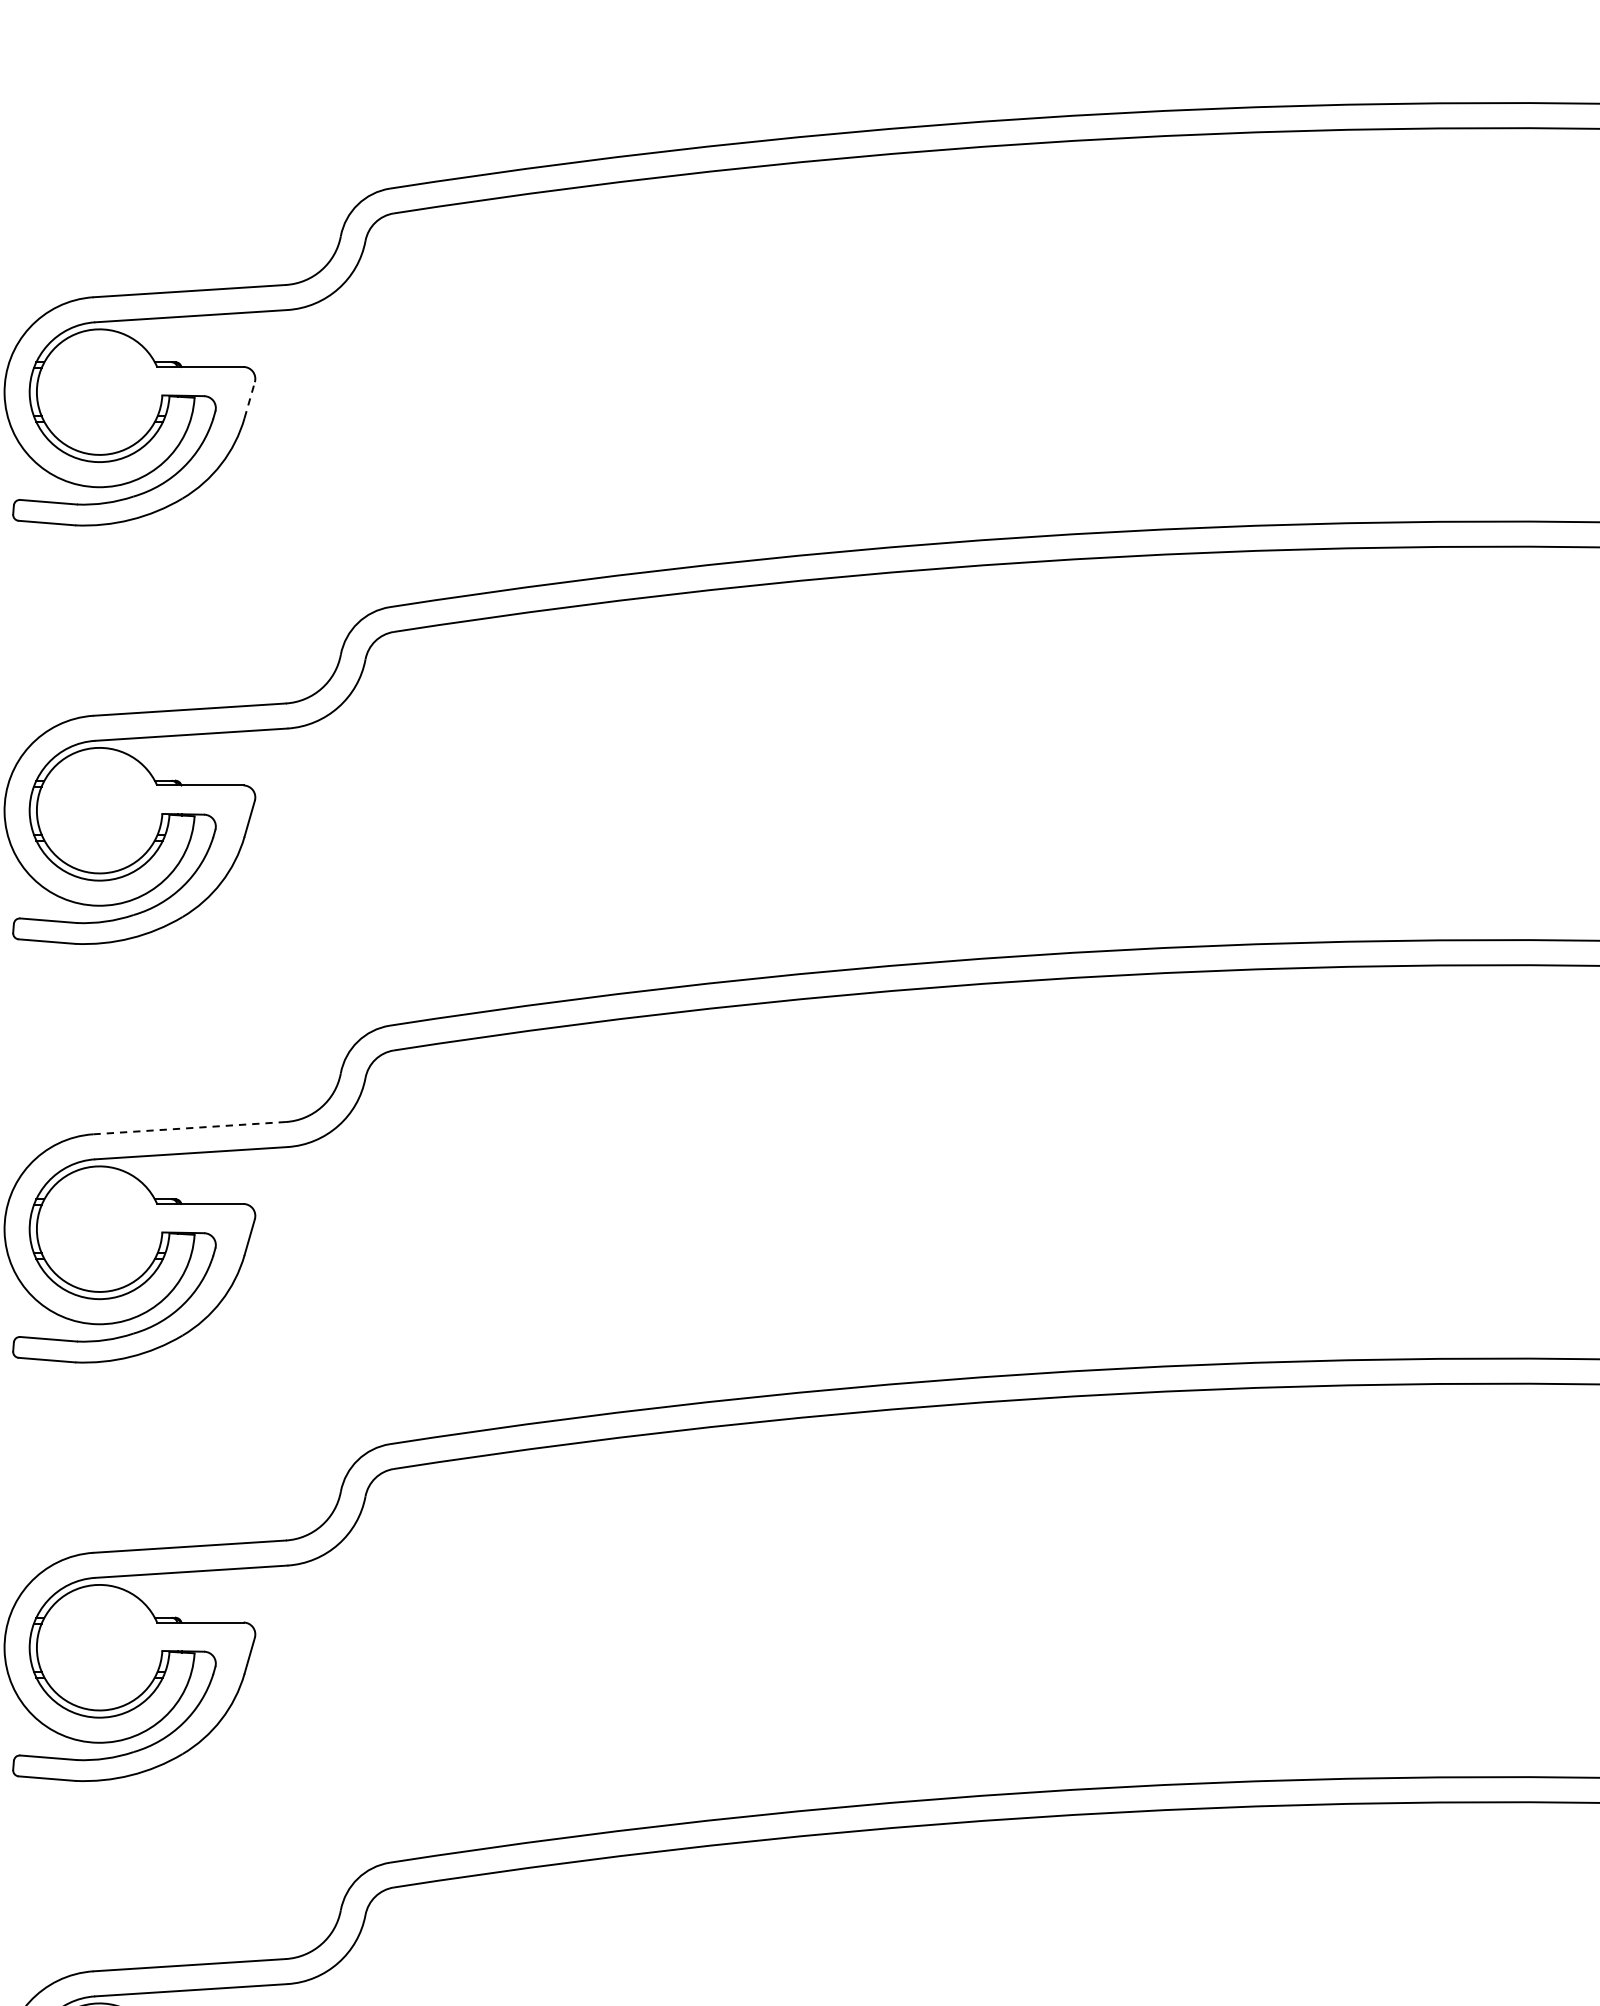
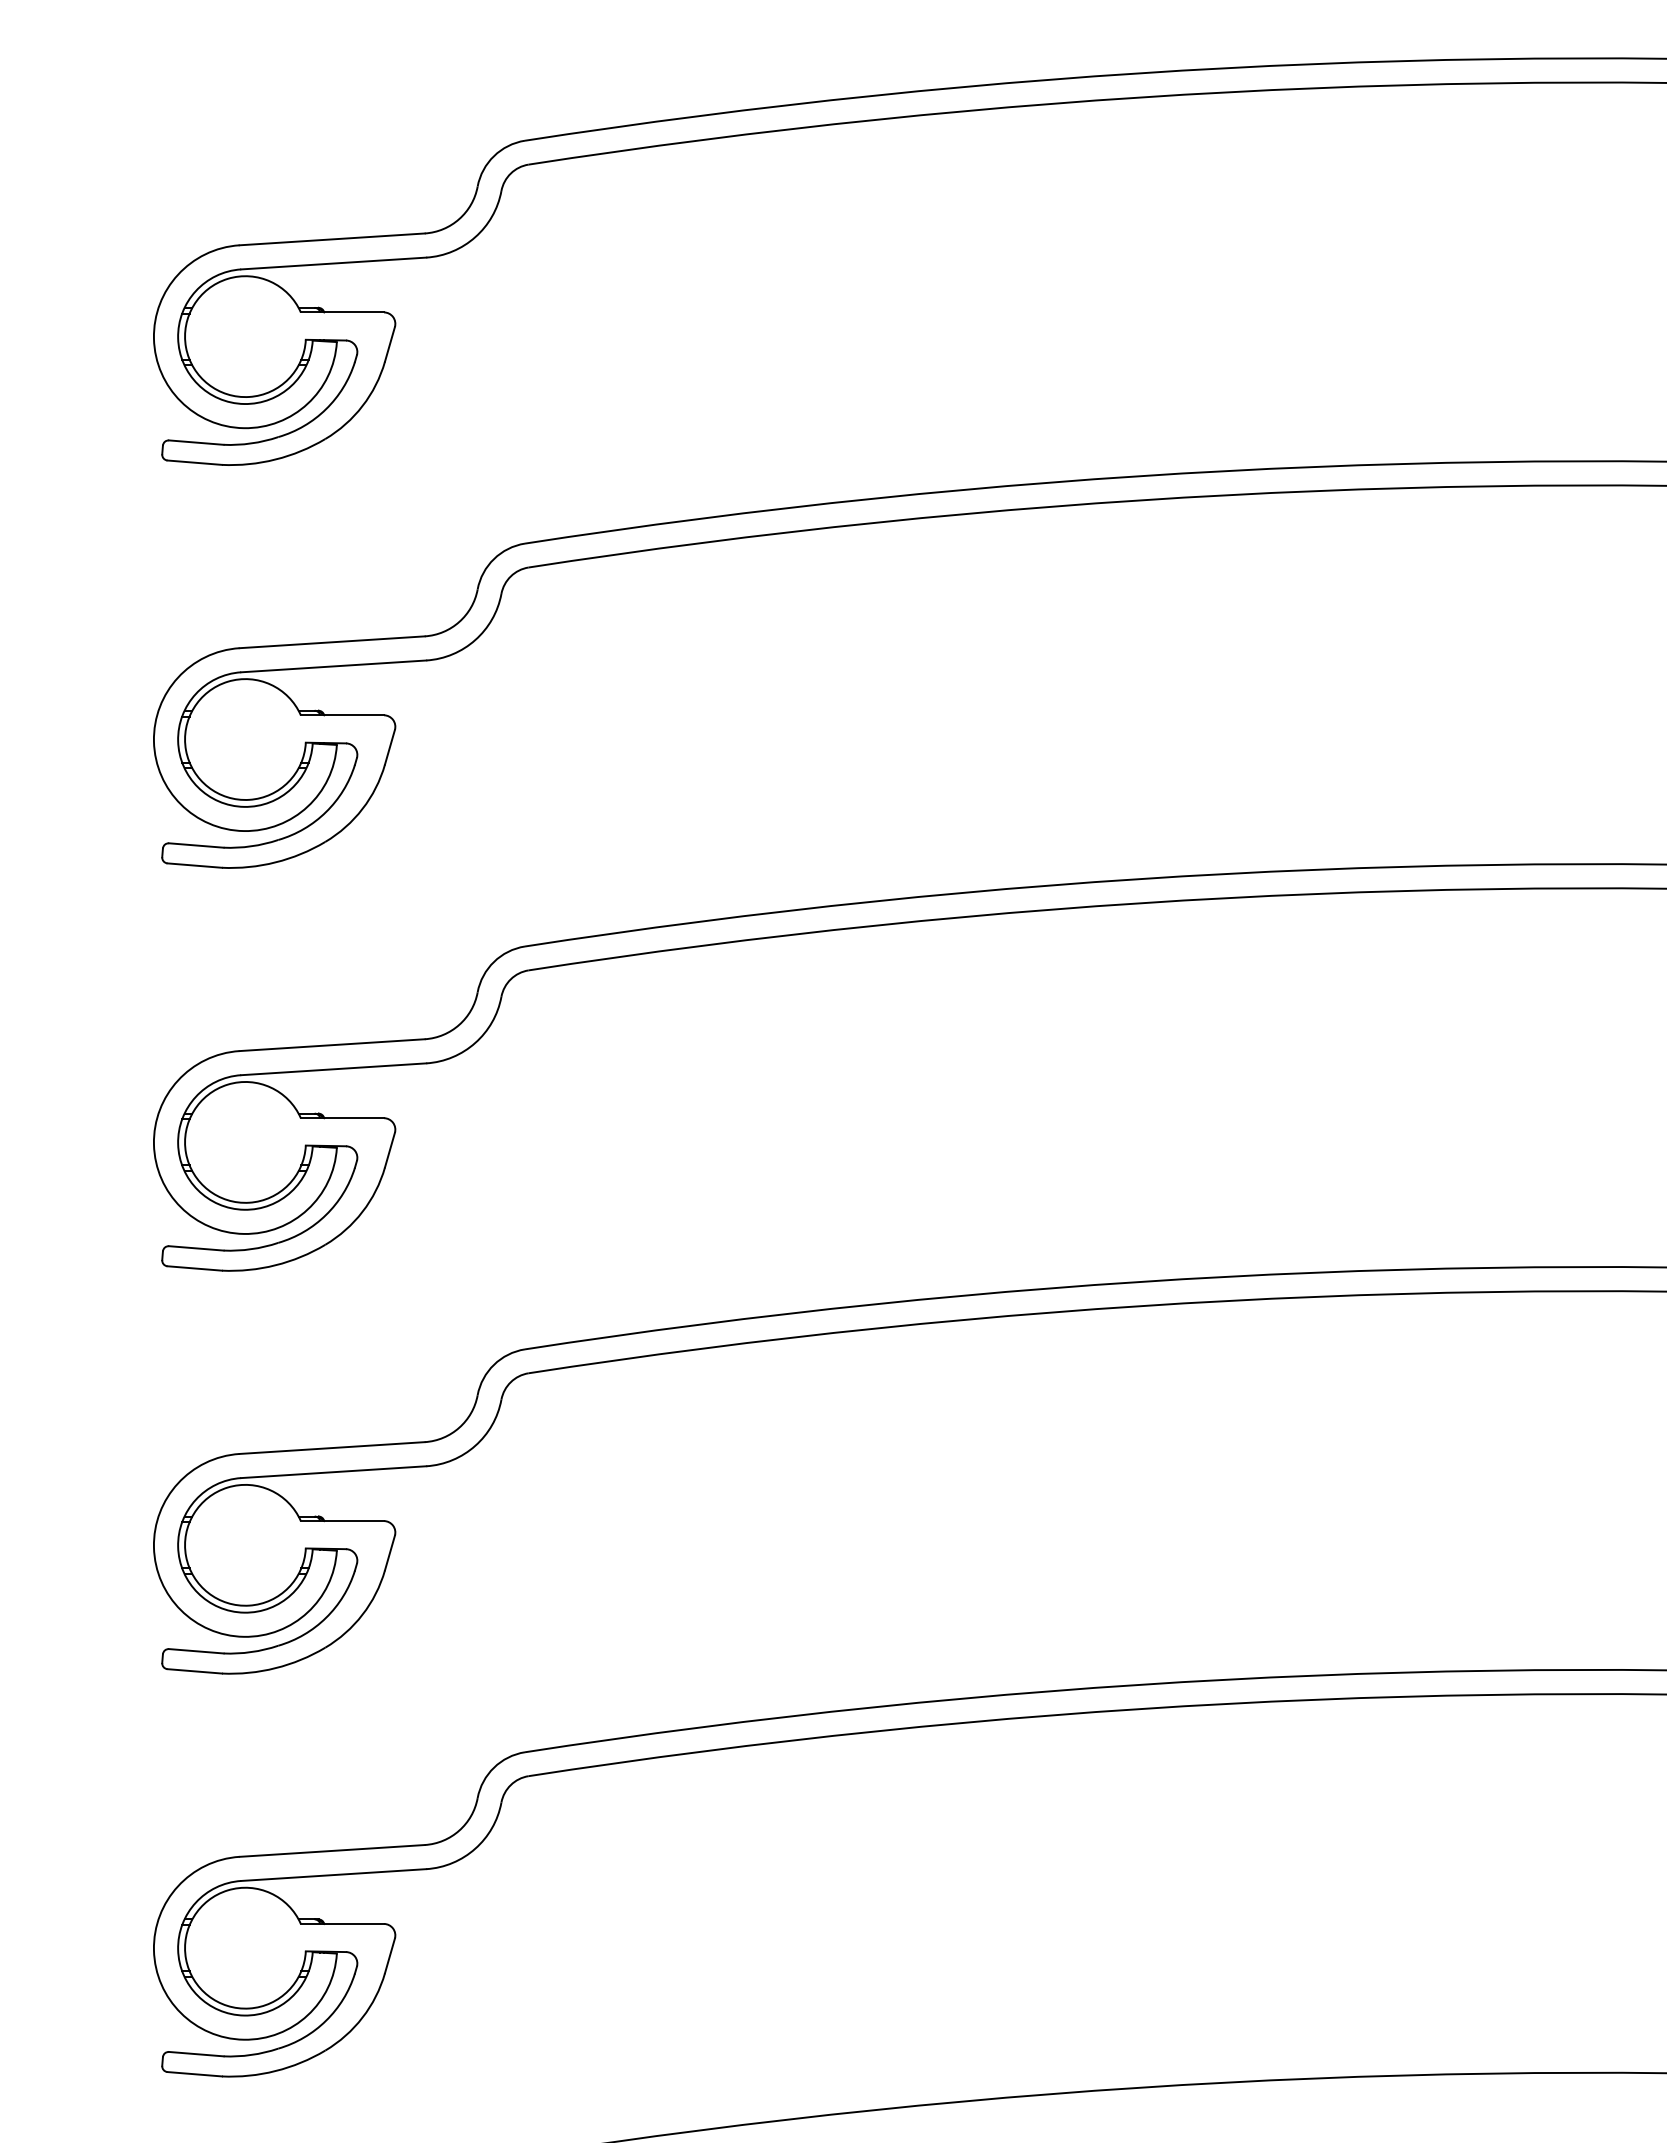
line: (249, 400) -> (389, 344), dashed -> solid
line: (190, 1128) -> (332, 1045), dashed -> solid

